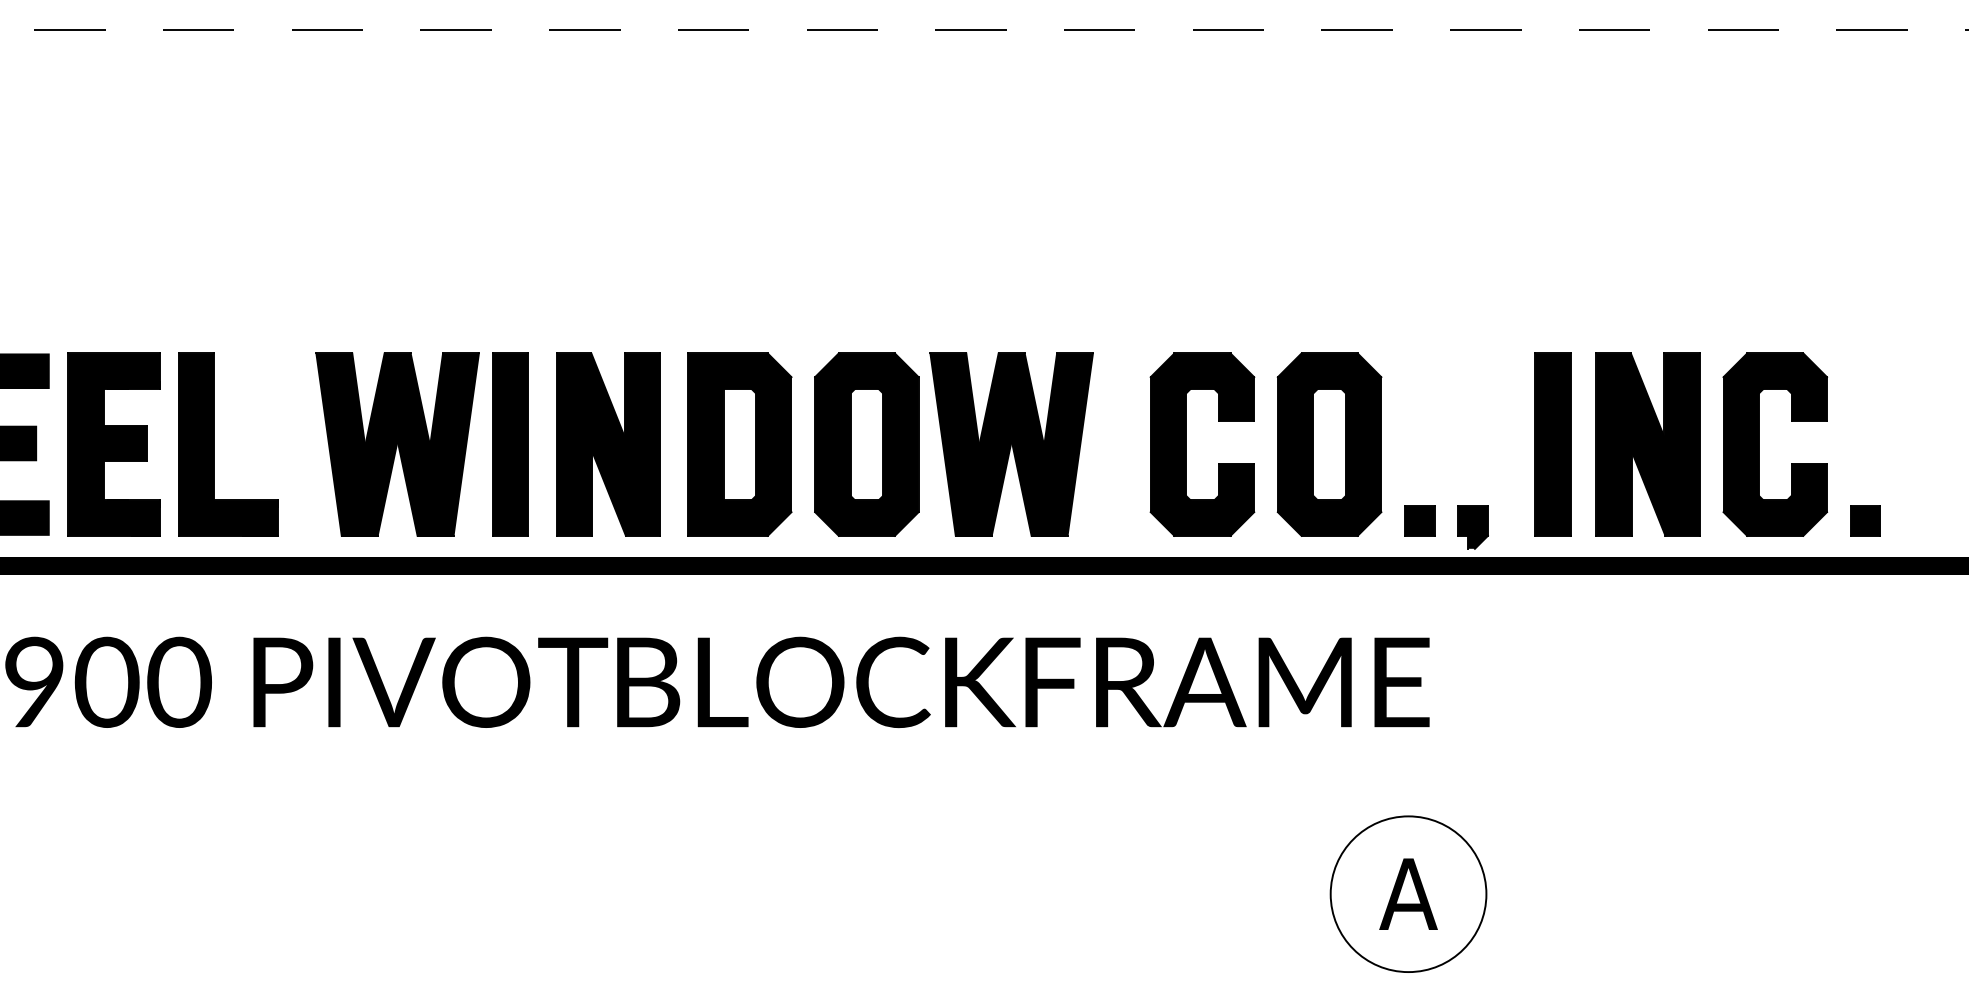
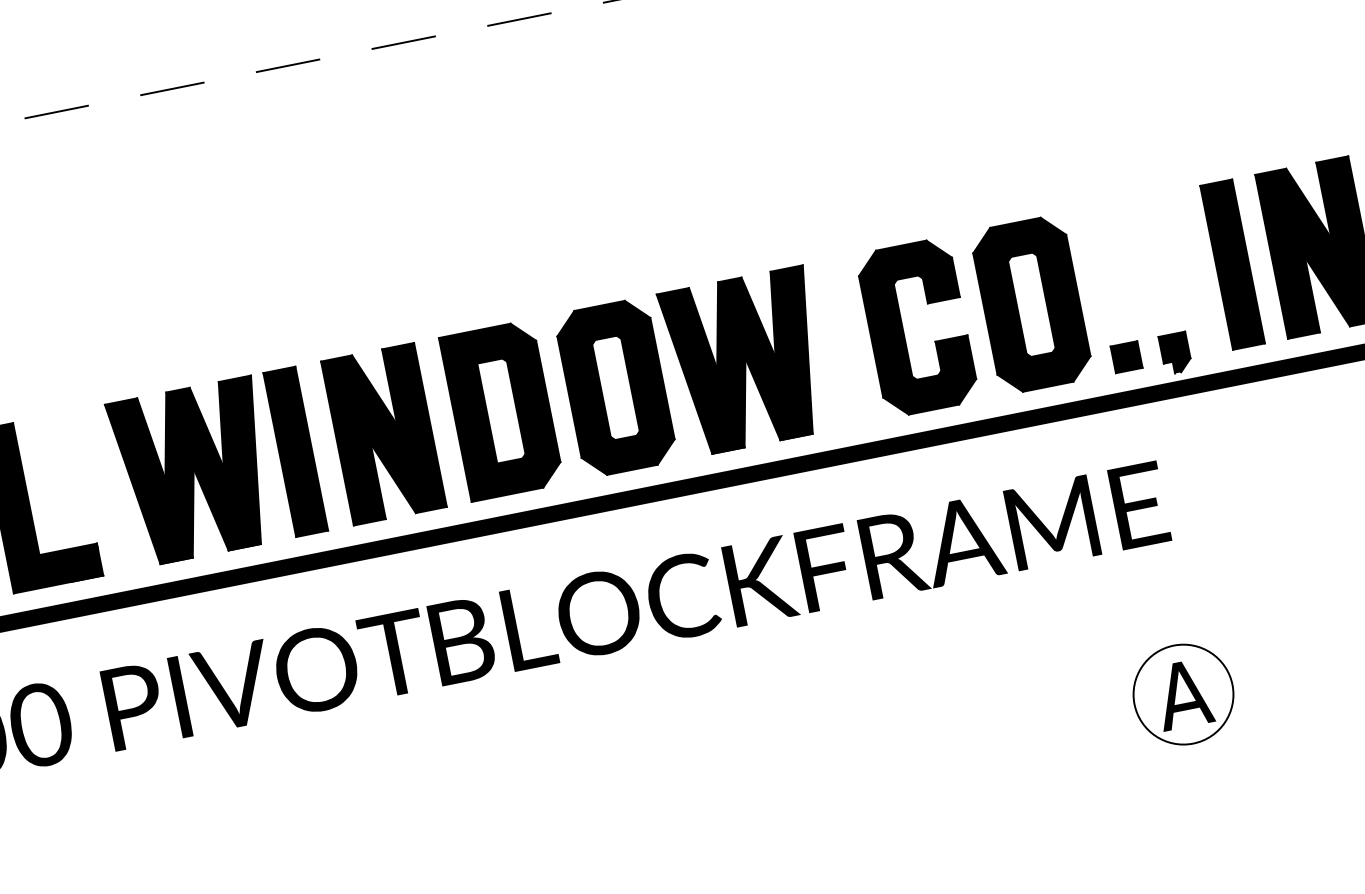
circle: (1408, 894) -> (1183, 694), size x0.7

